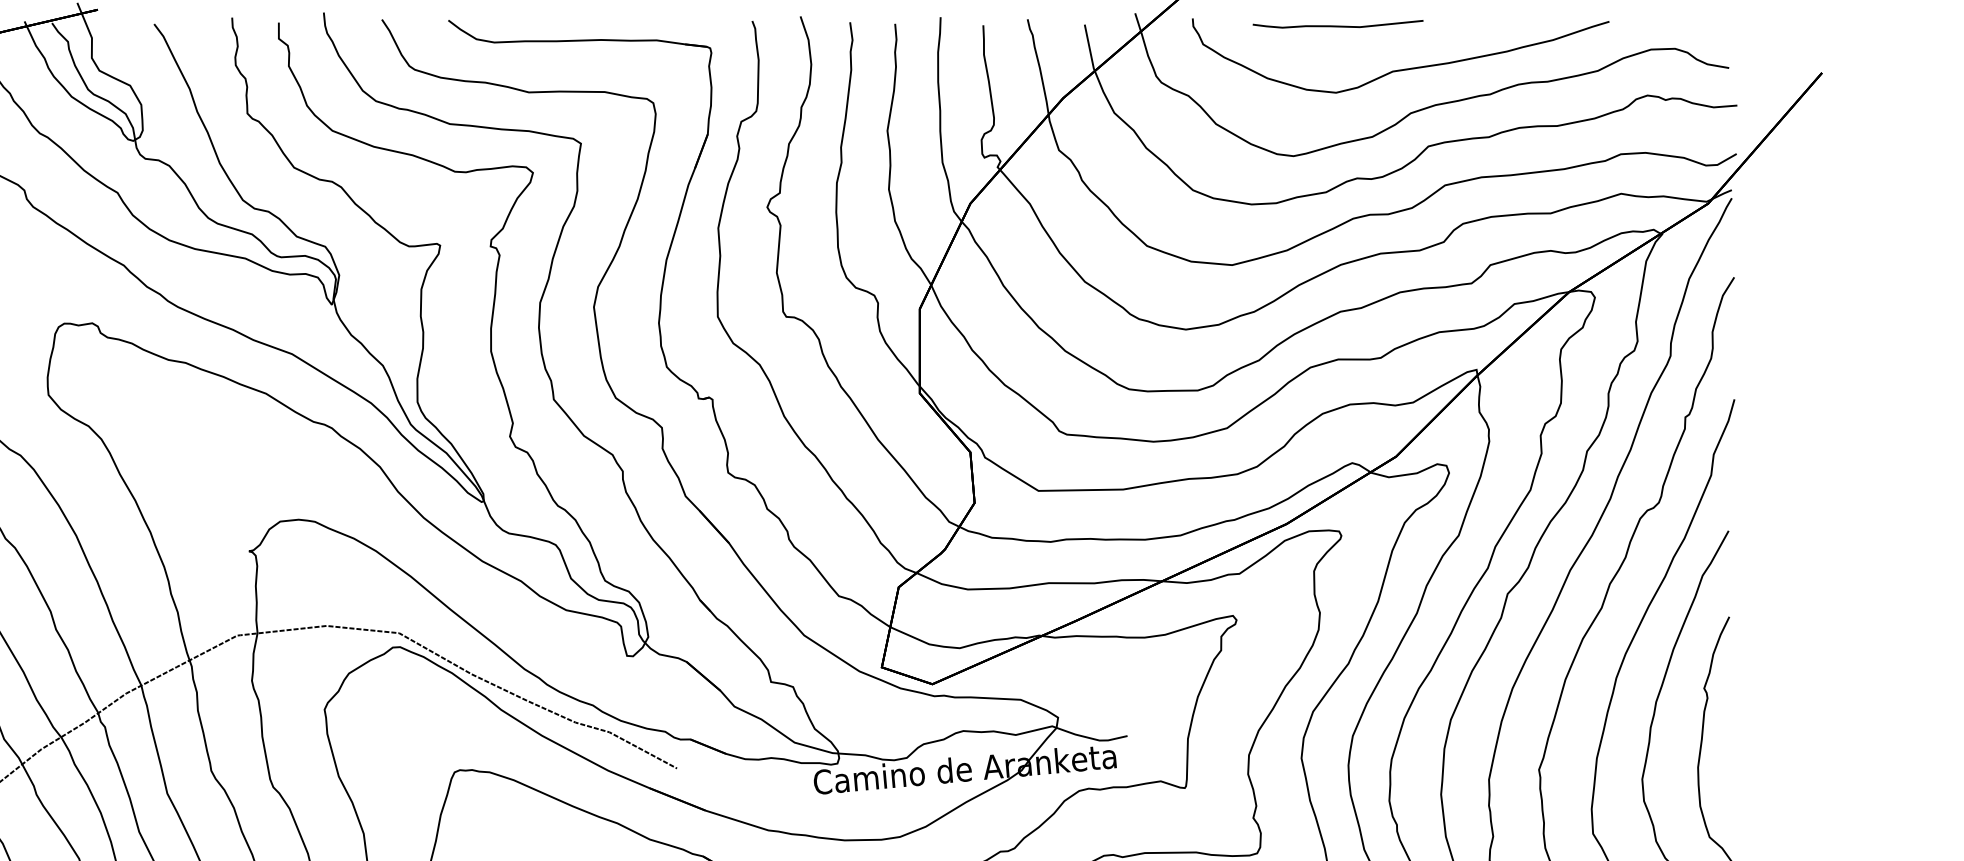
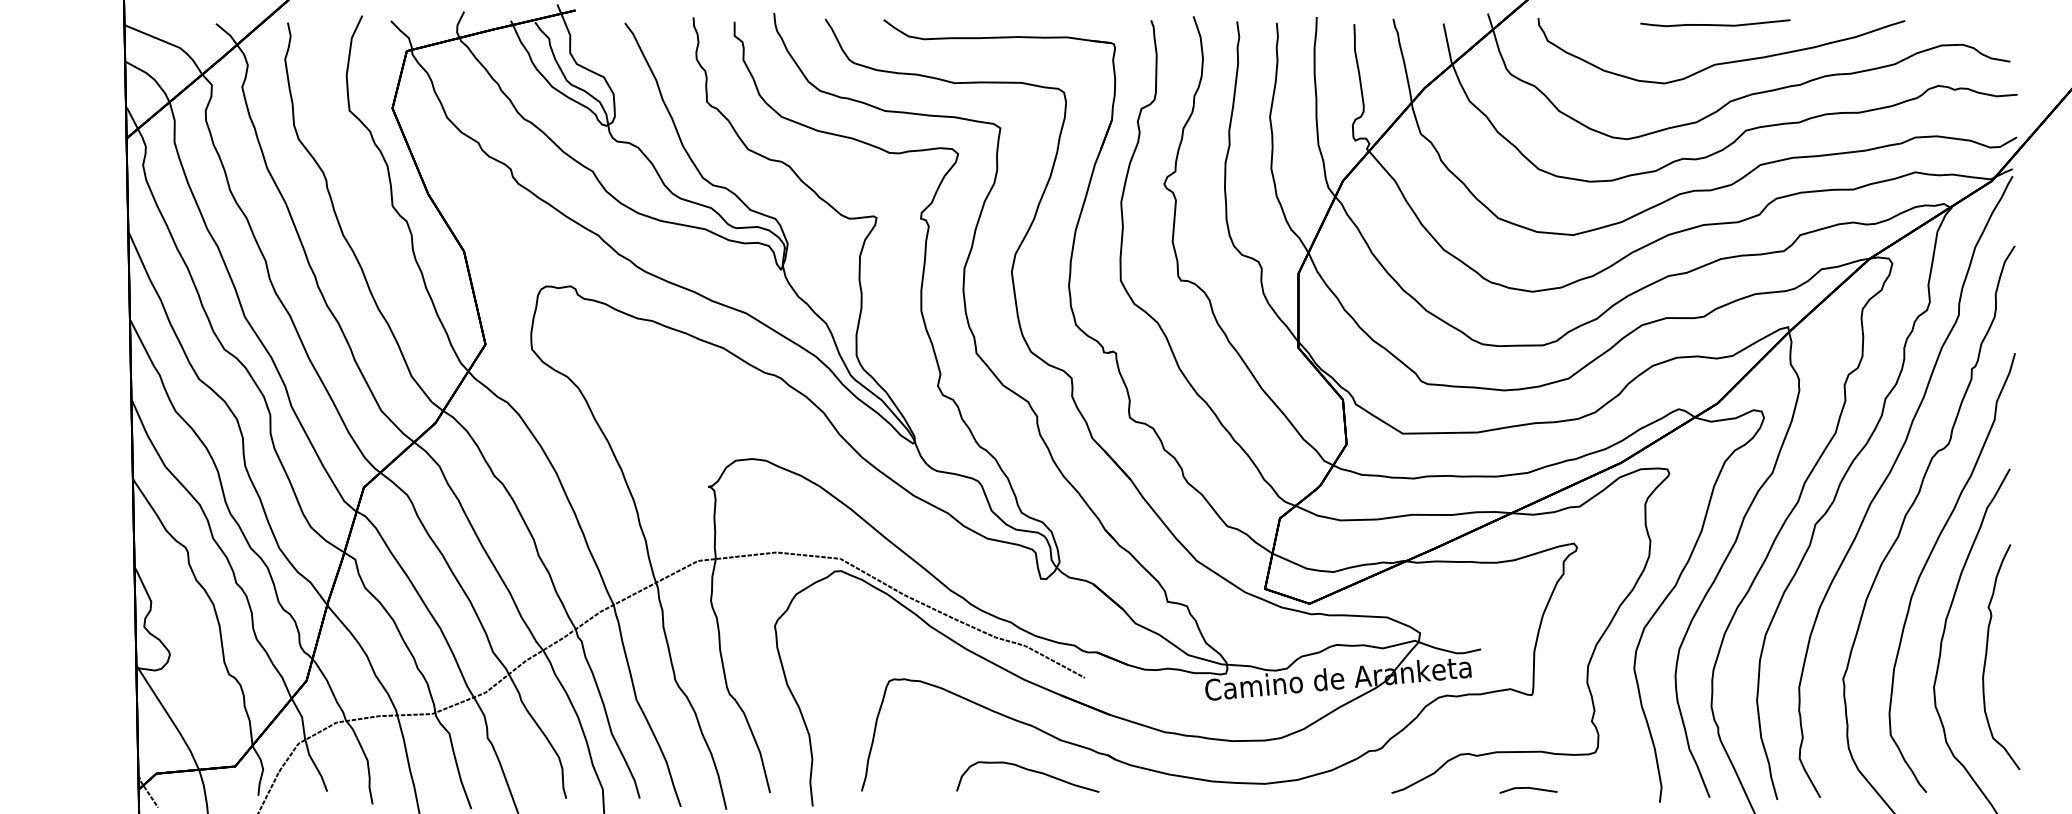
curve: (1338, 25) -> (1715, 24), moved

